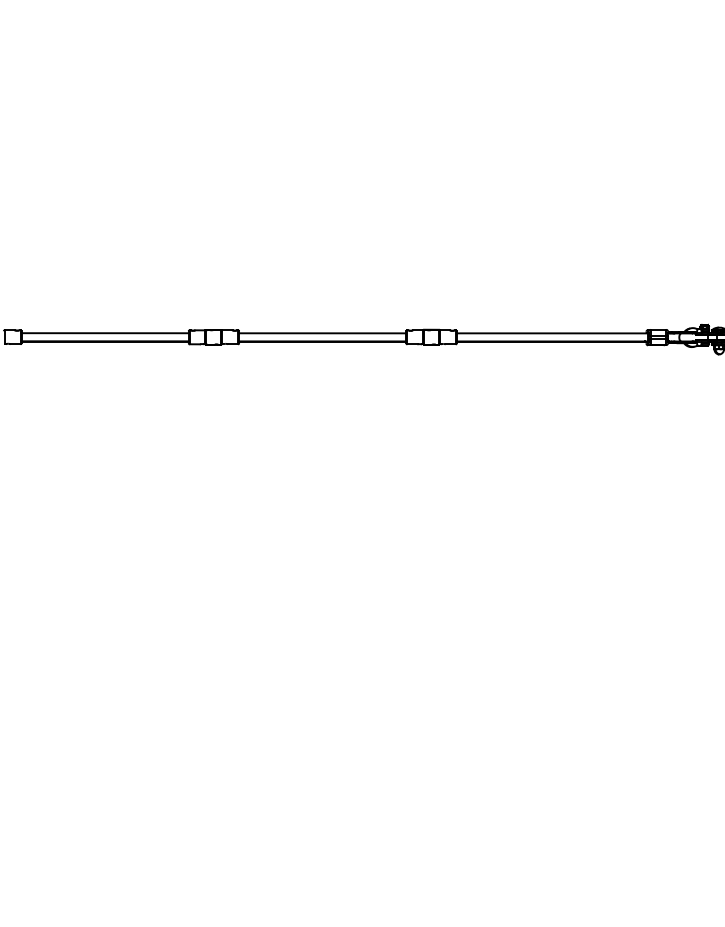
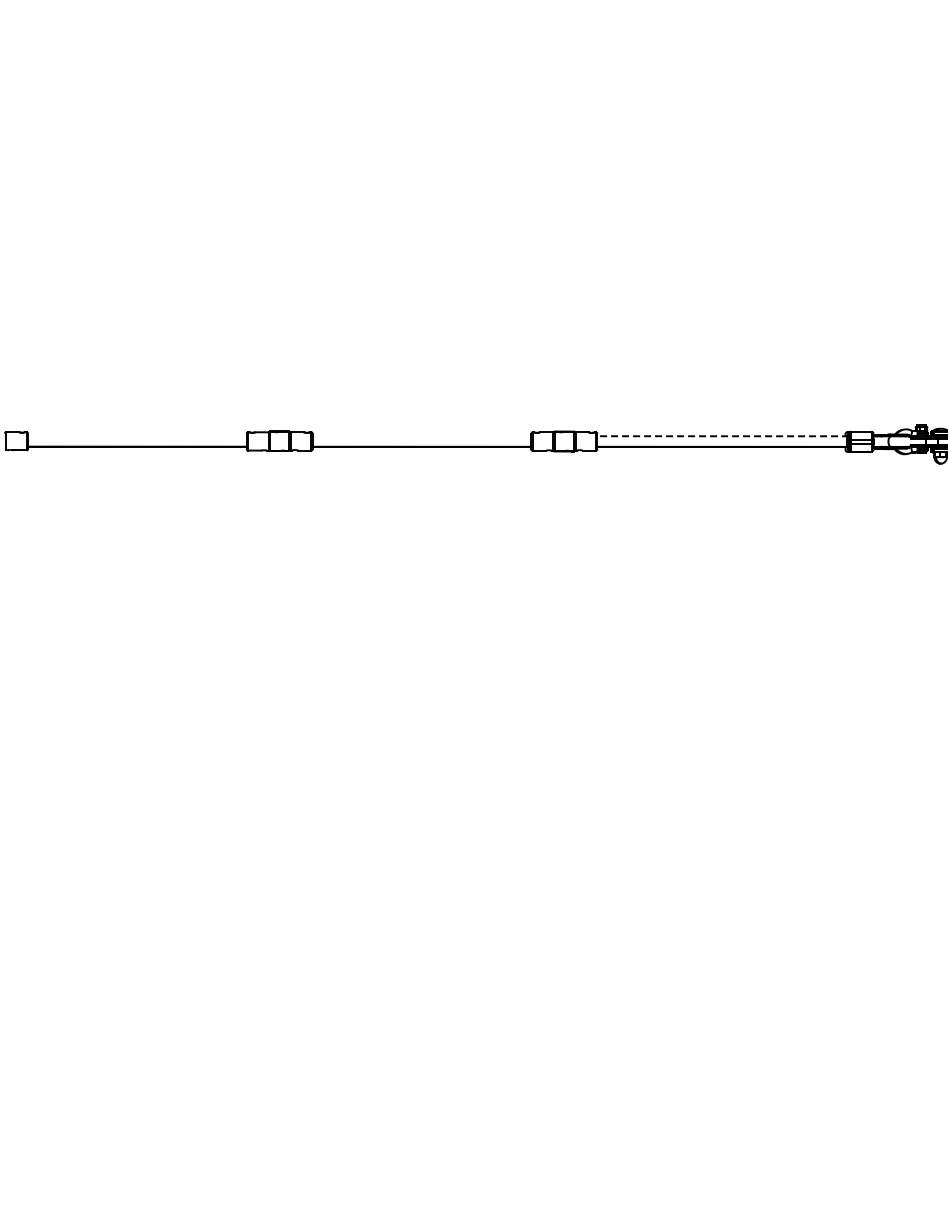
line: (104, 333) -> (136, 436), removed
line: (322, 333) -> (421, 436), removed
line: (553, 333) -> (723, 436), solid -> dashed

